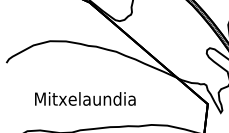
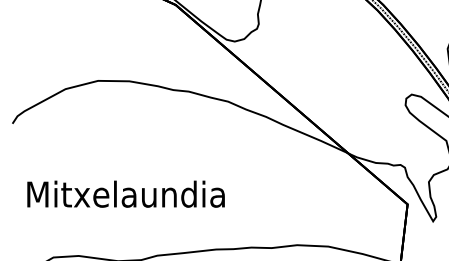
text: (85, 98) -> (126, 193), moved

